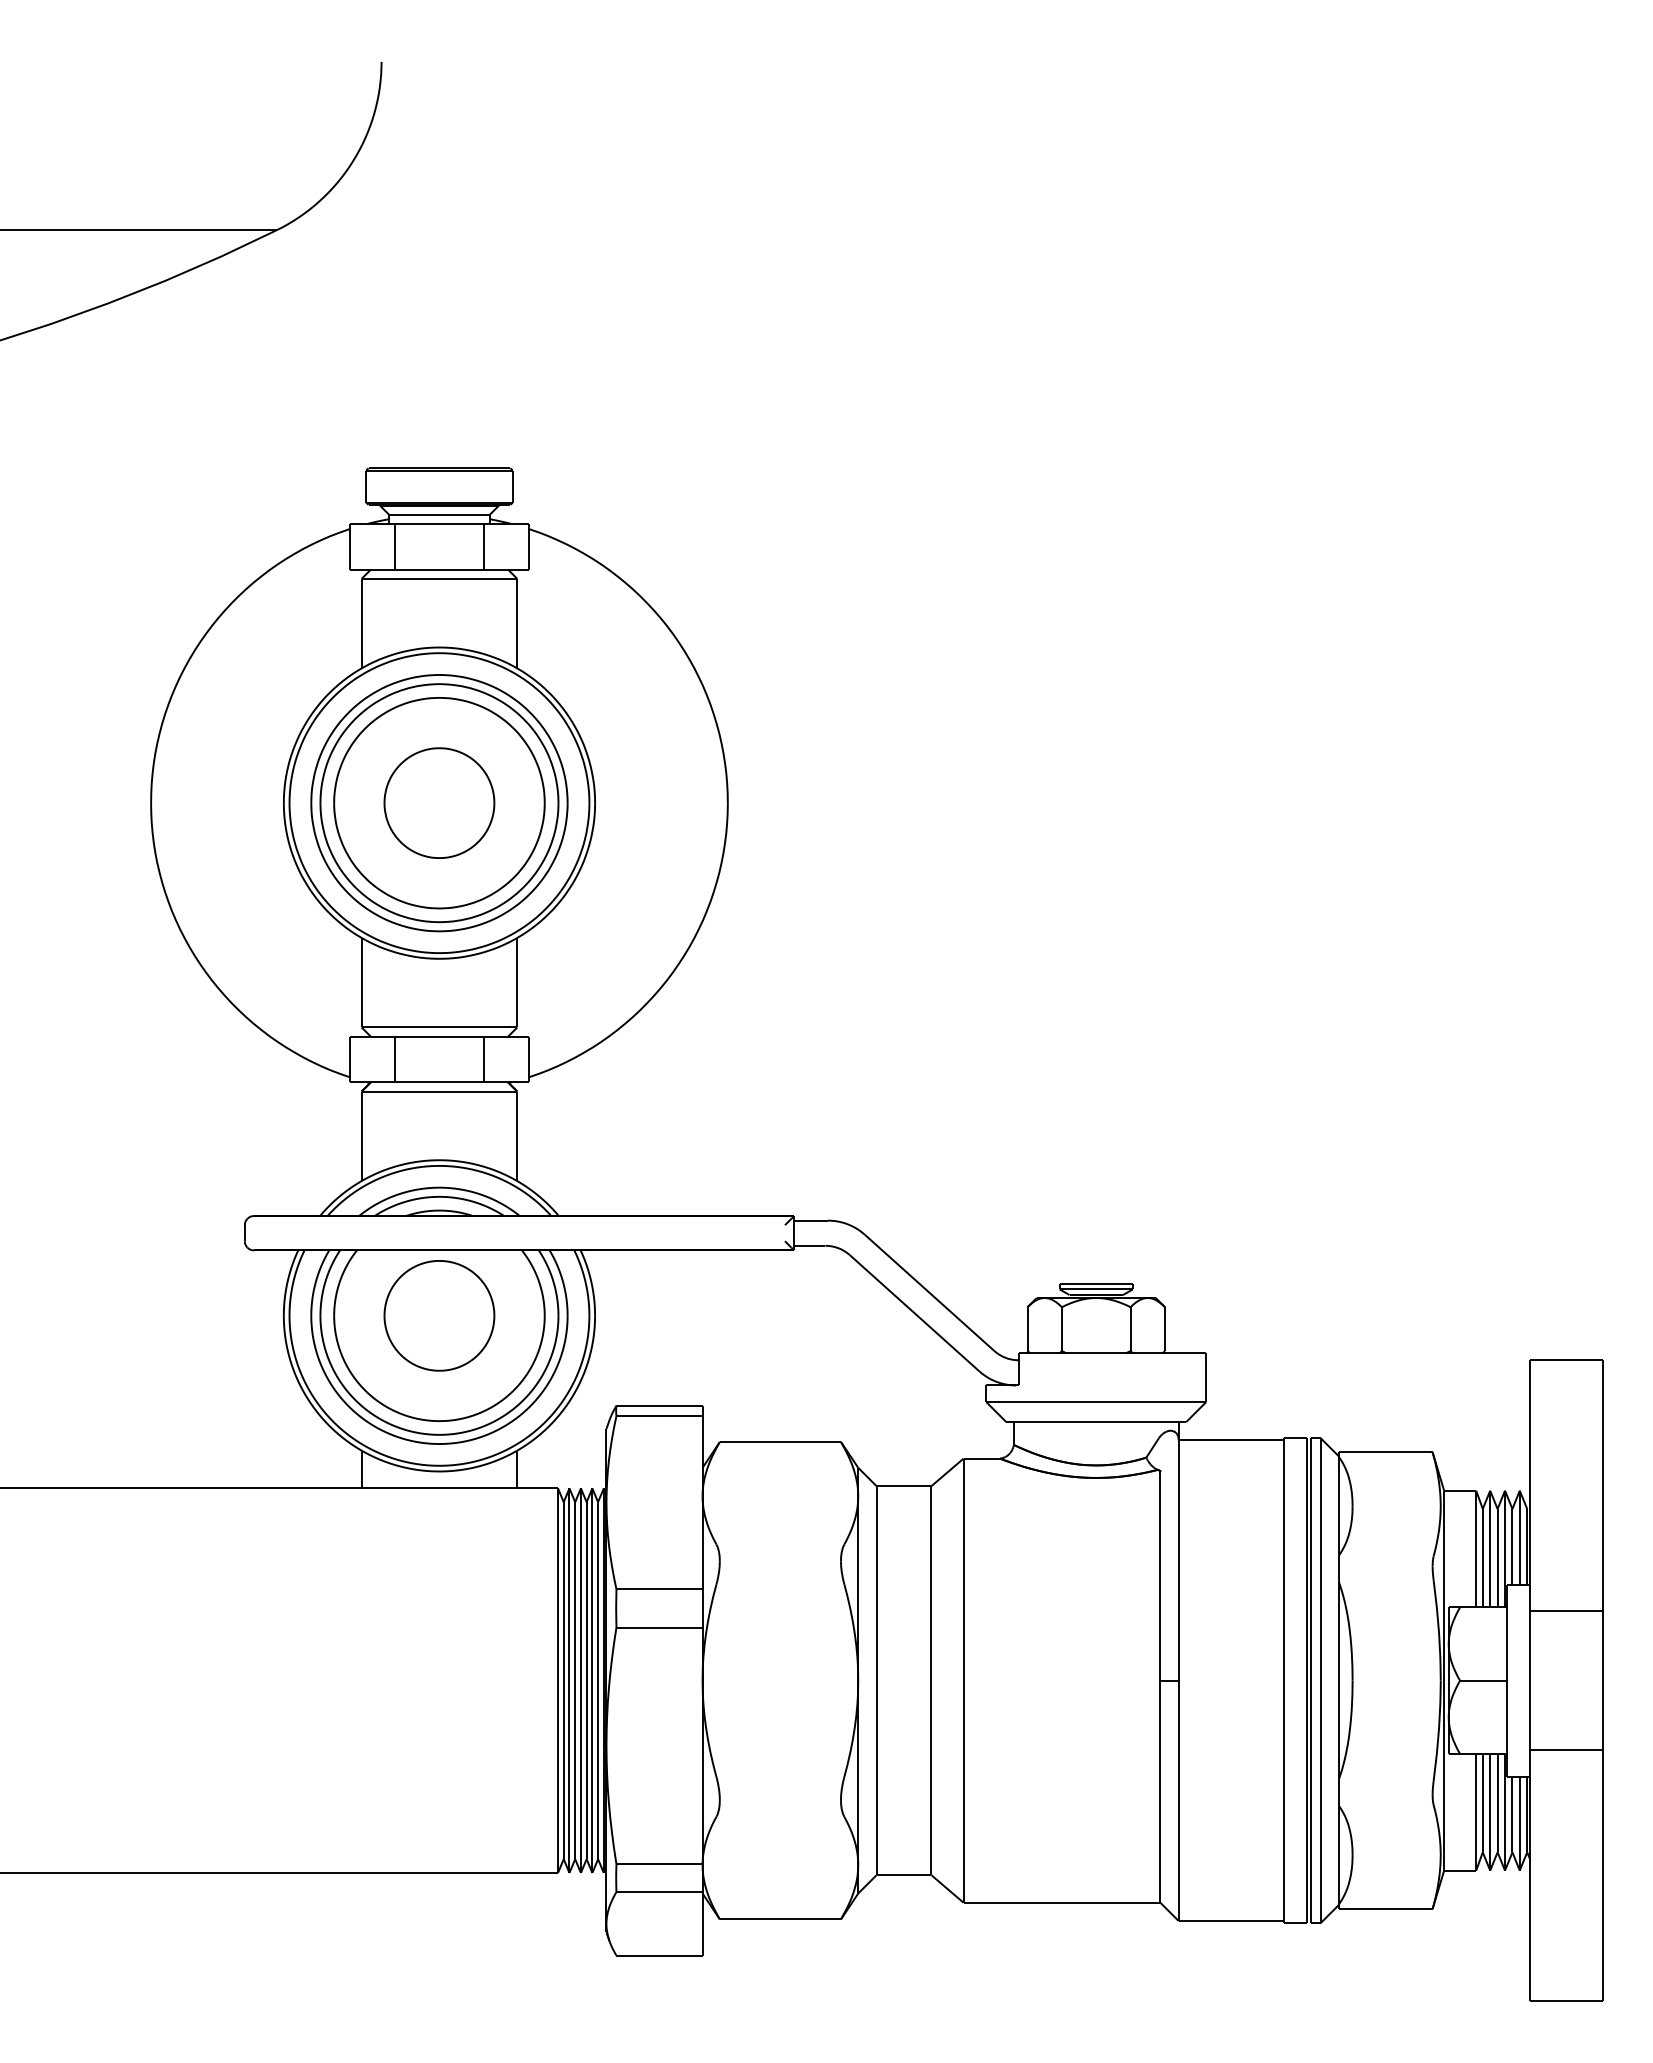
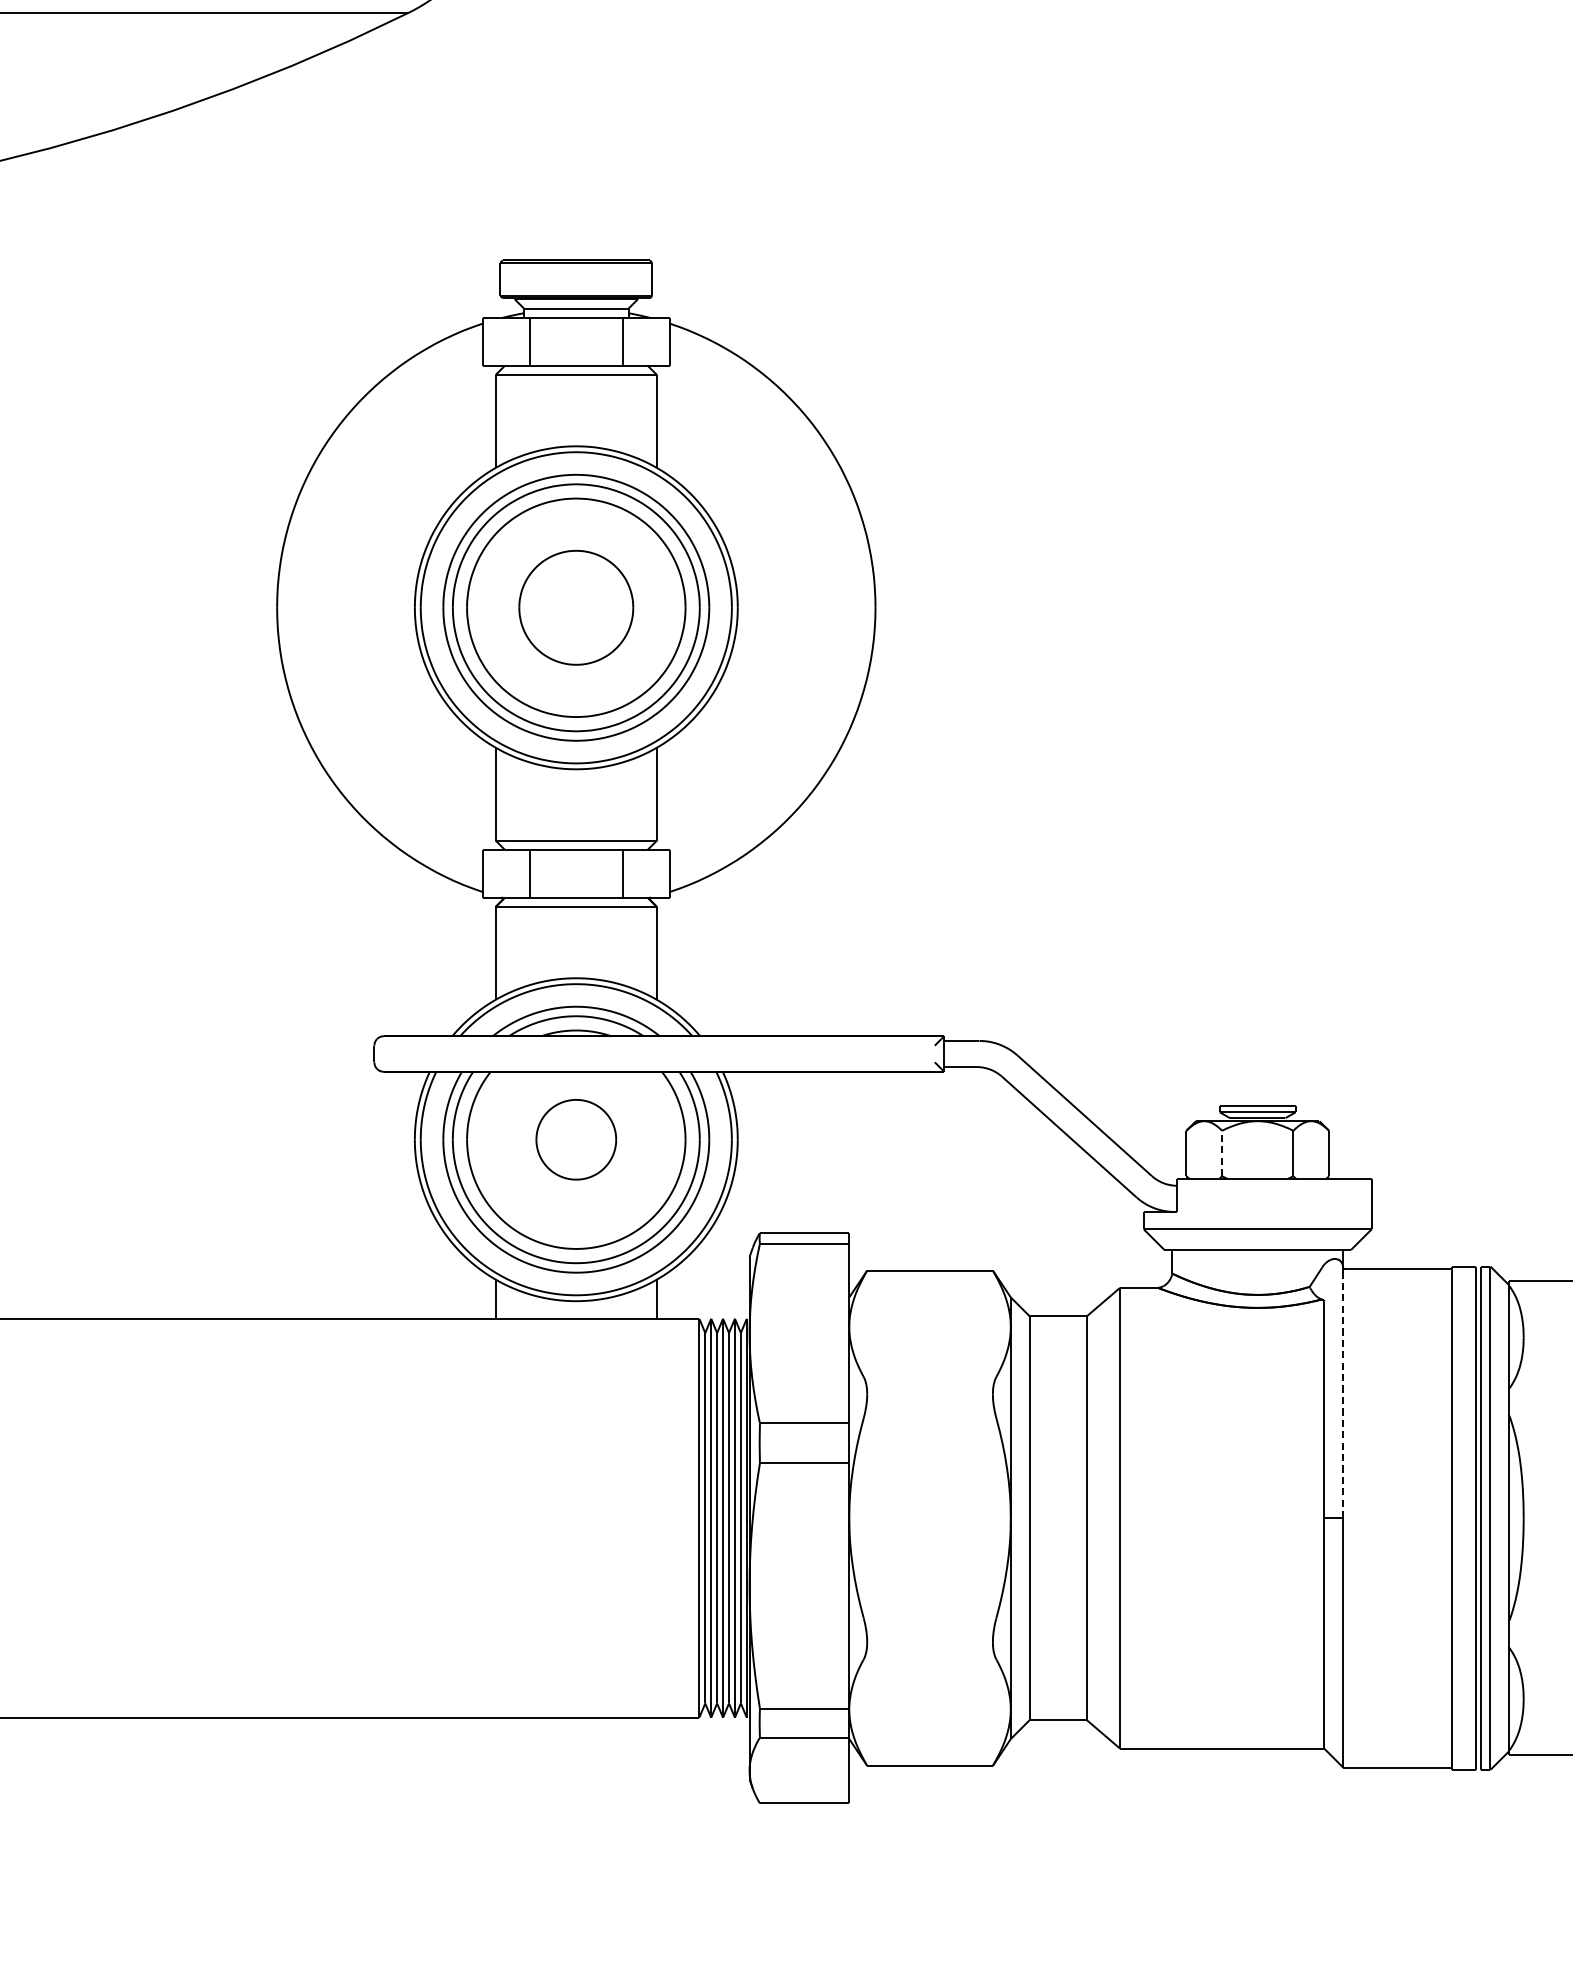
part: (439, 1315) -> (576, 1139), size x0.7
line: (1061, 1329) -> (1221, 1153), solid -> dashed
line: (1178, 1563) -> (1343, 1396), solid -> dashed

